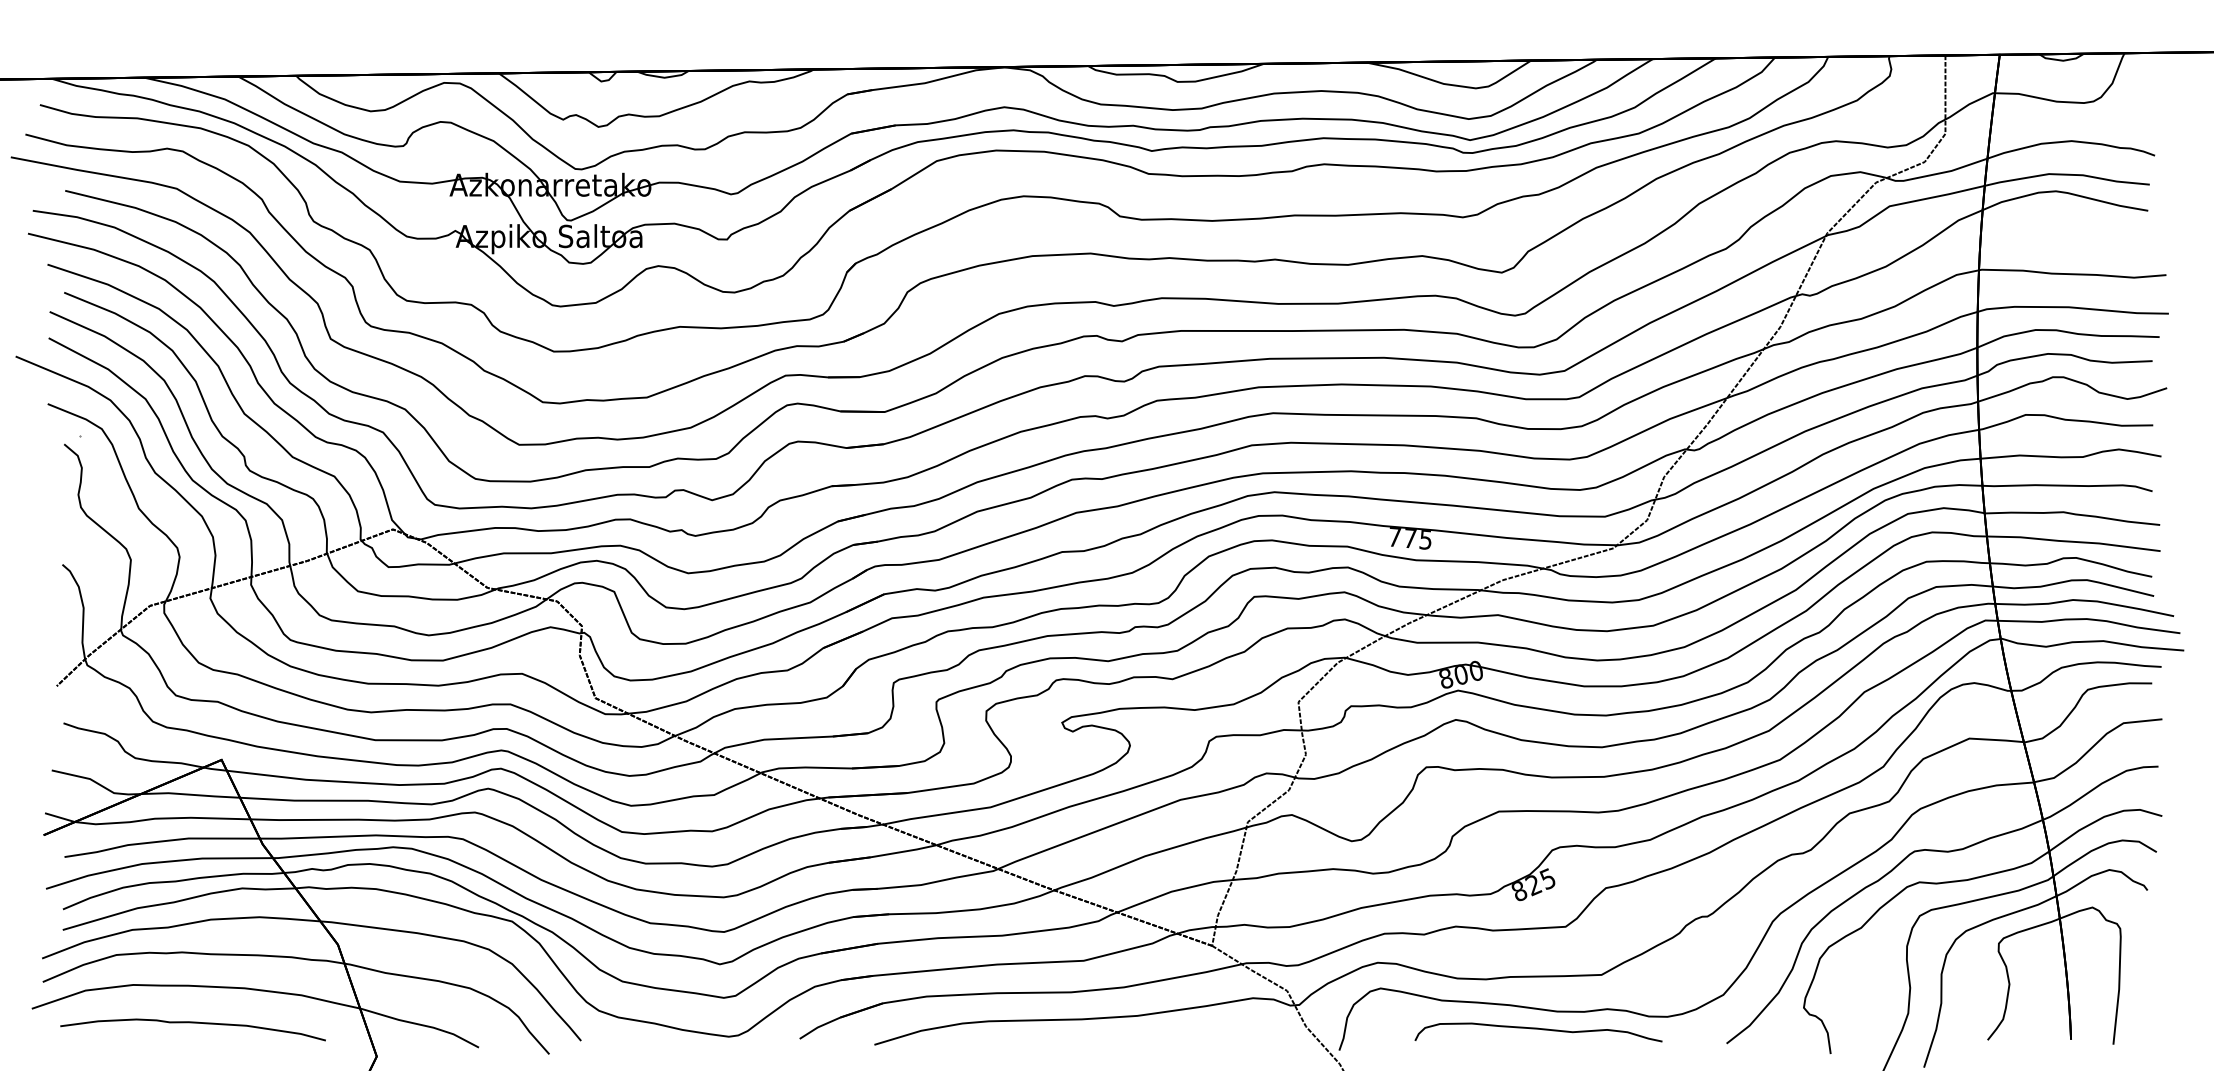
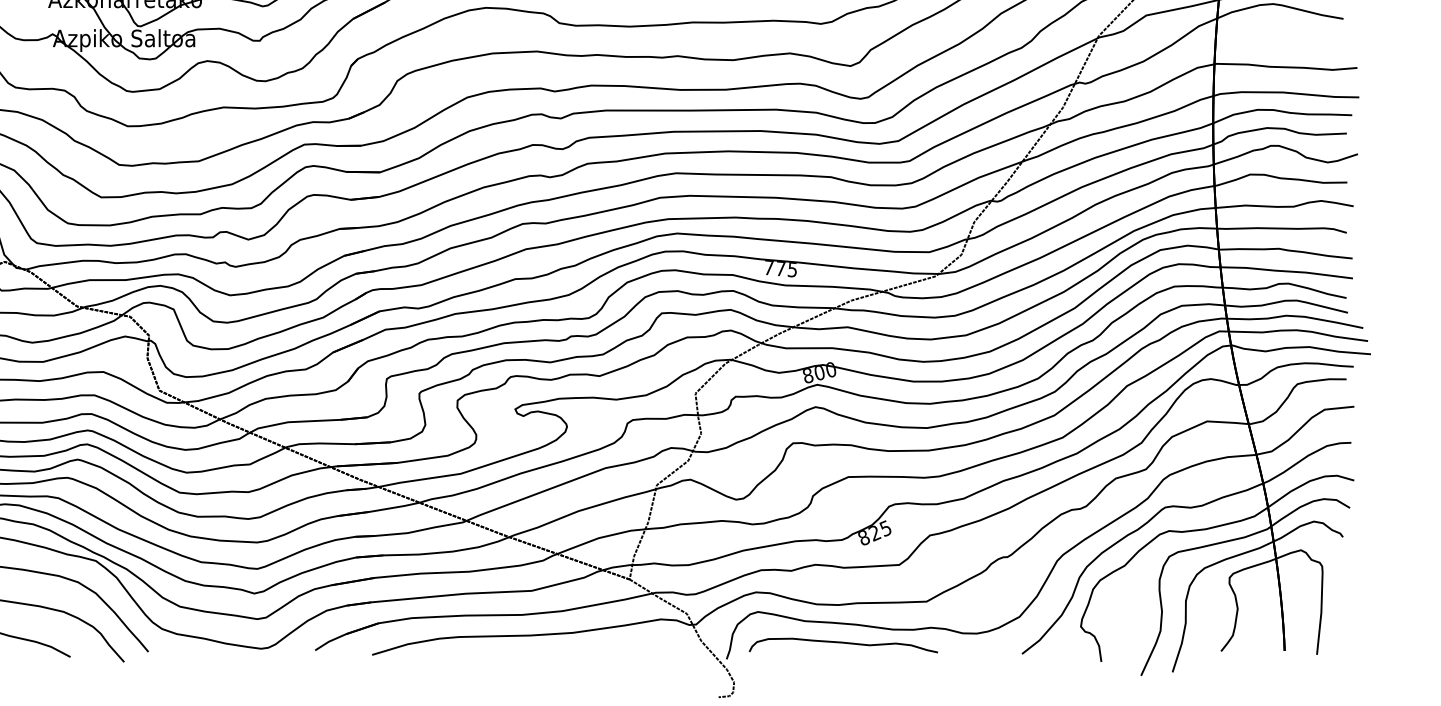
curve: (1538, 1029) -> (843, 643), moved

